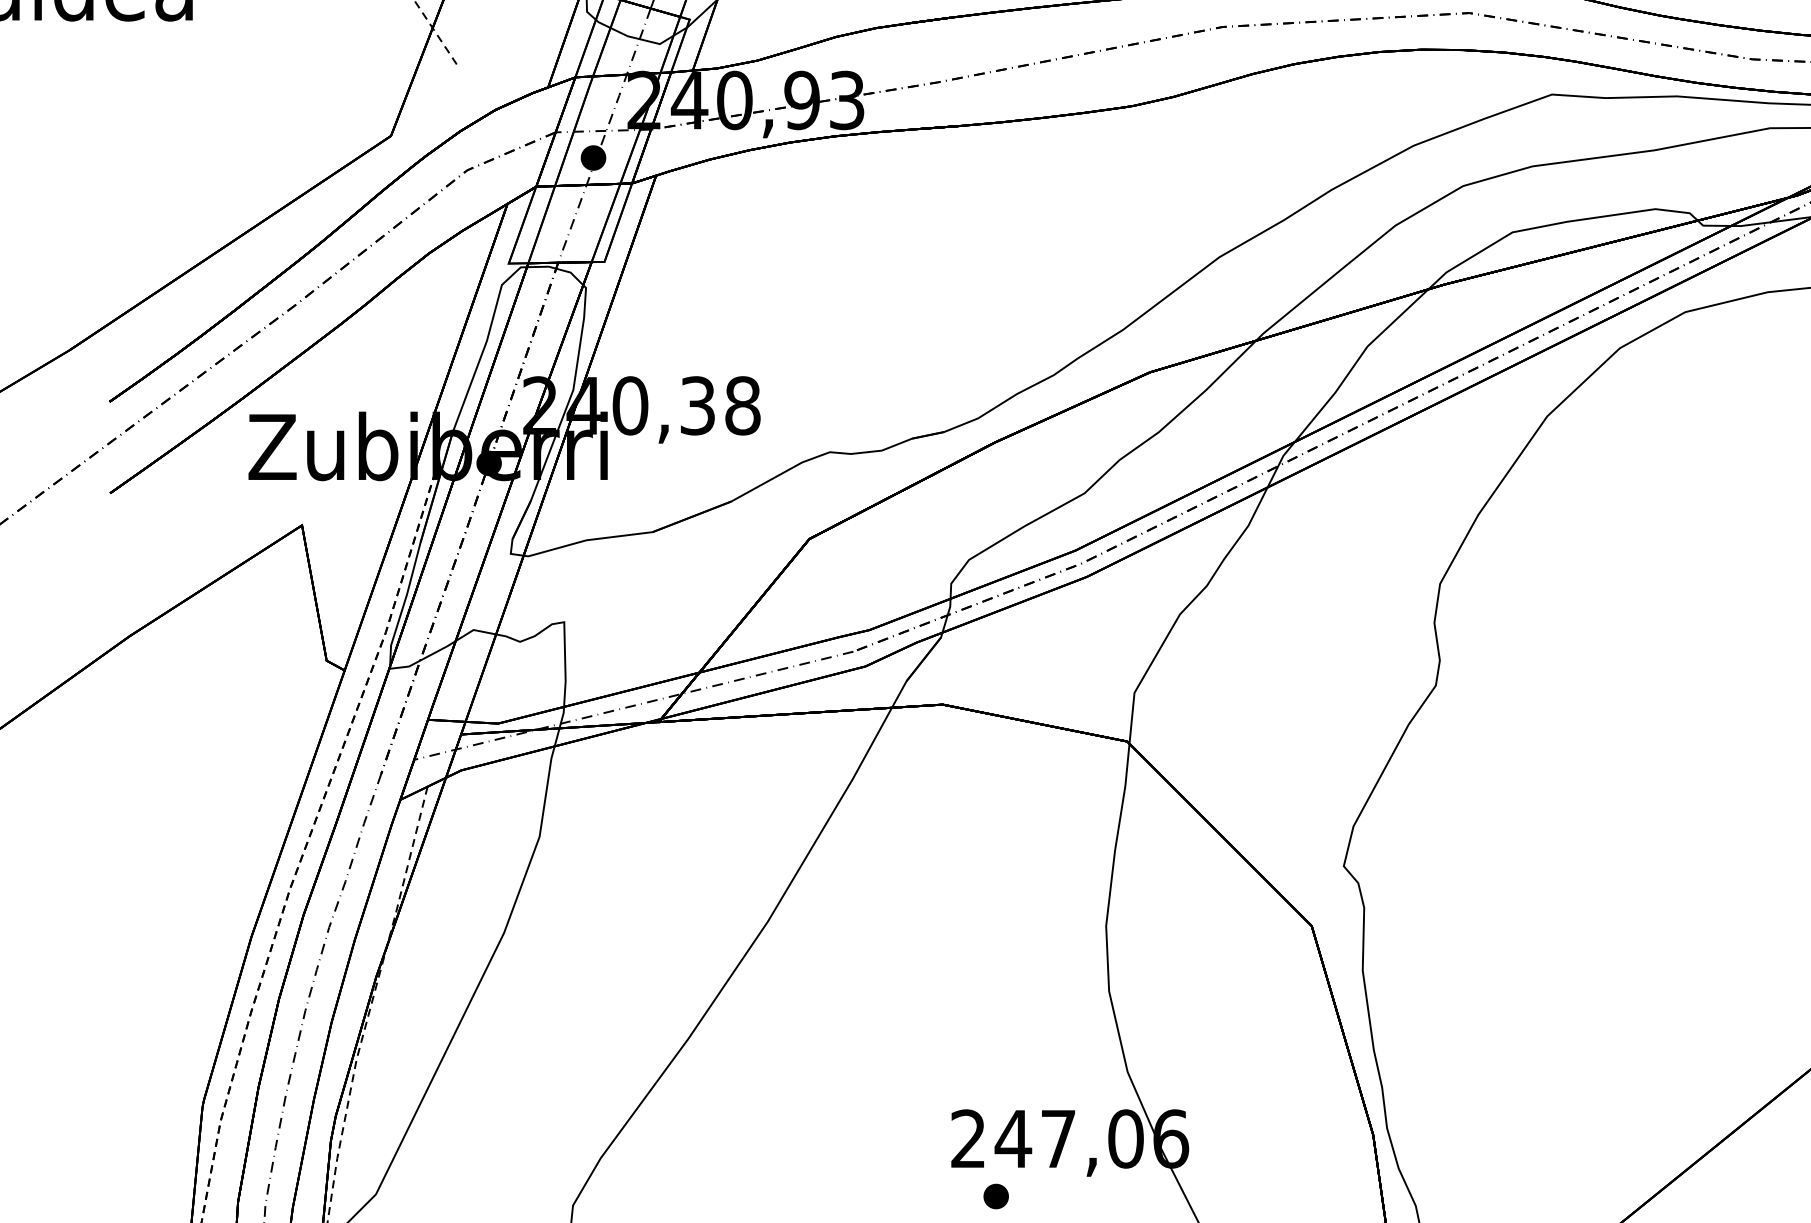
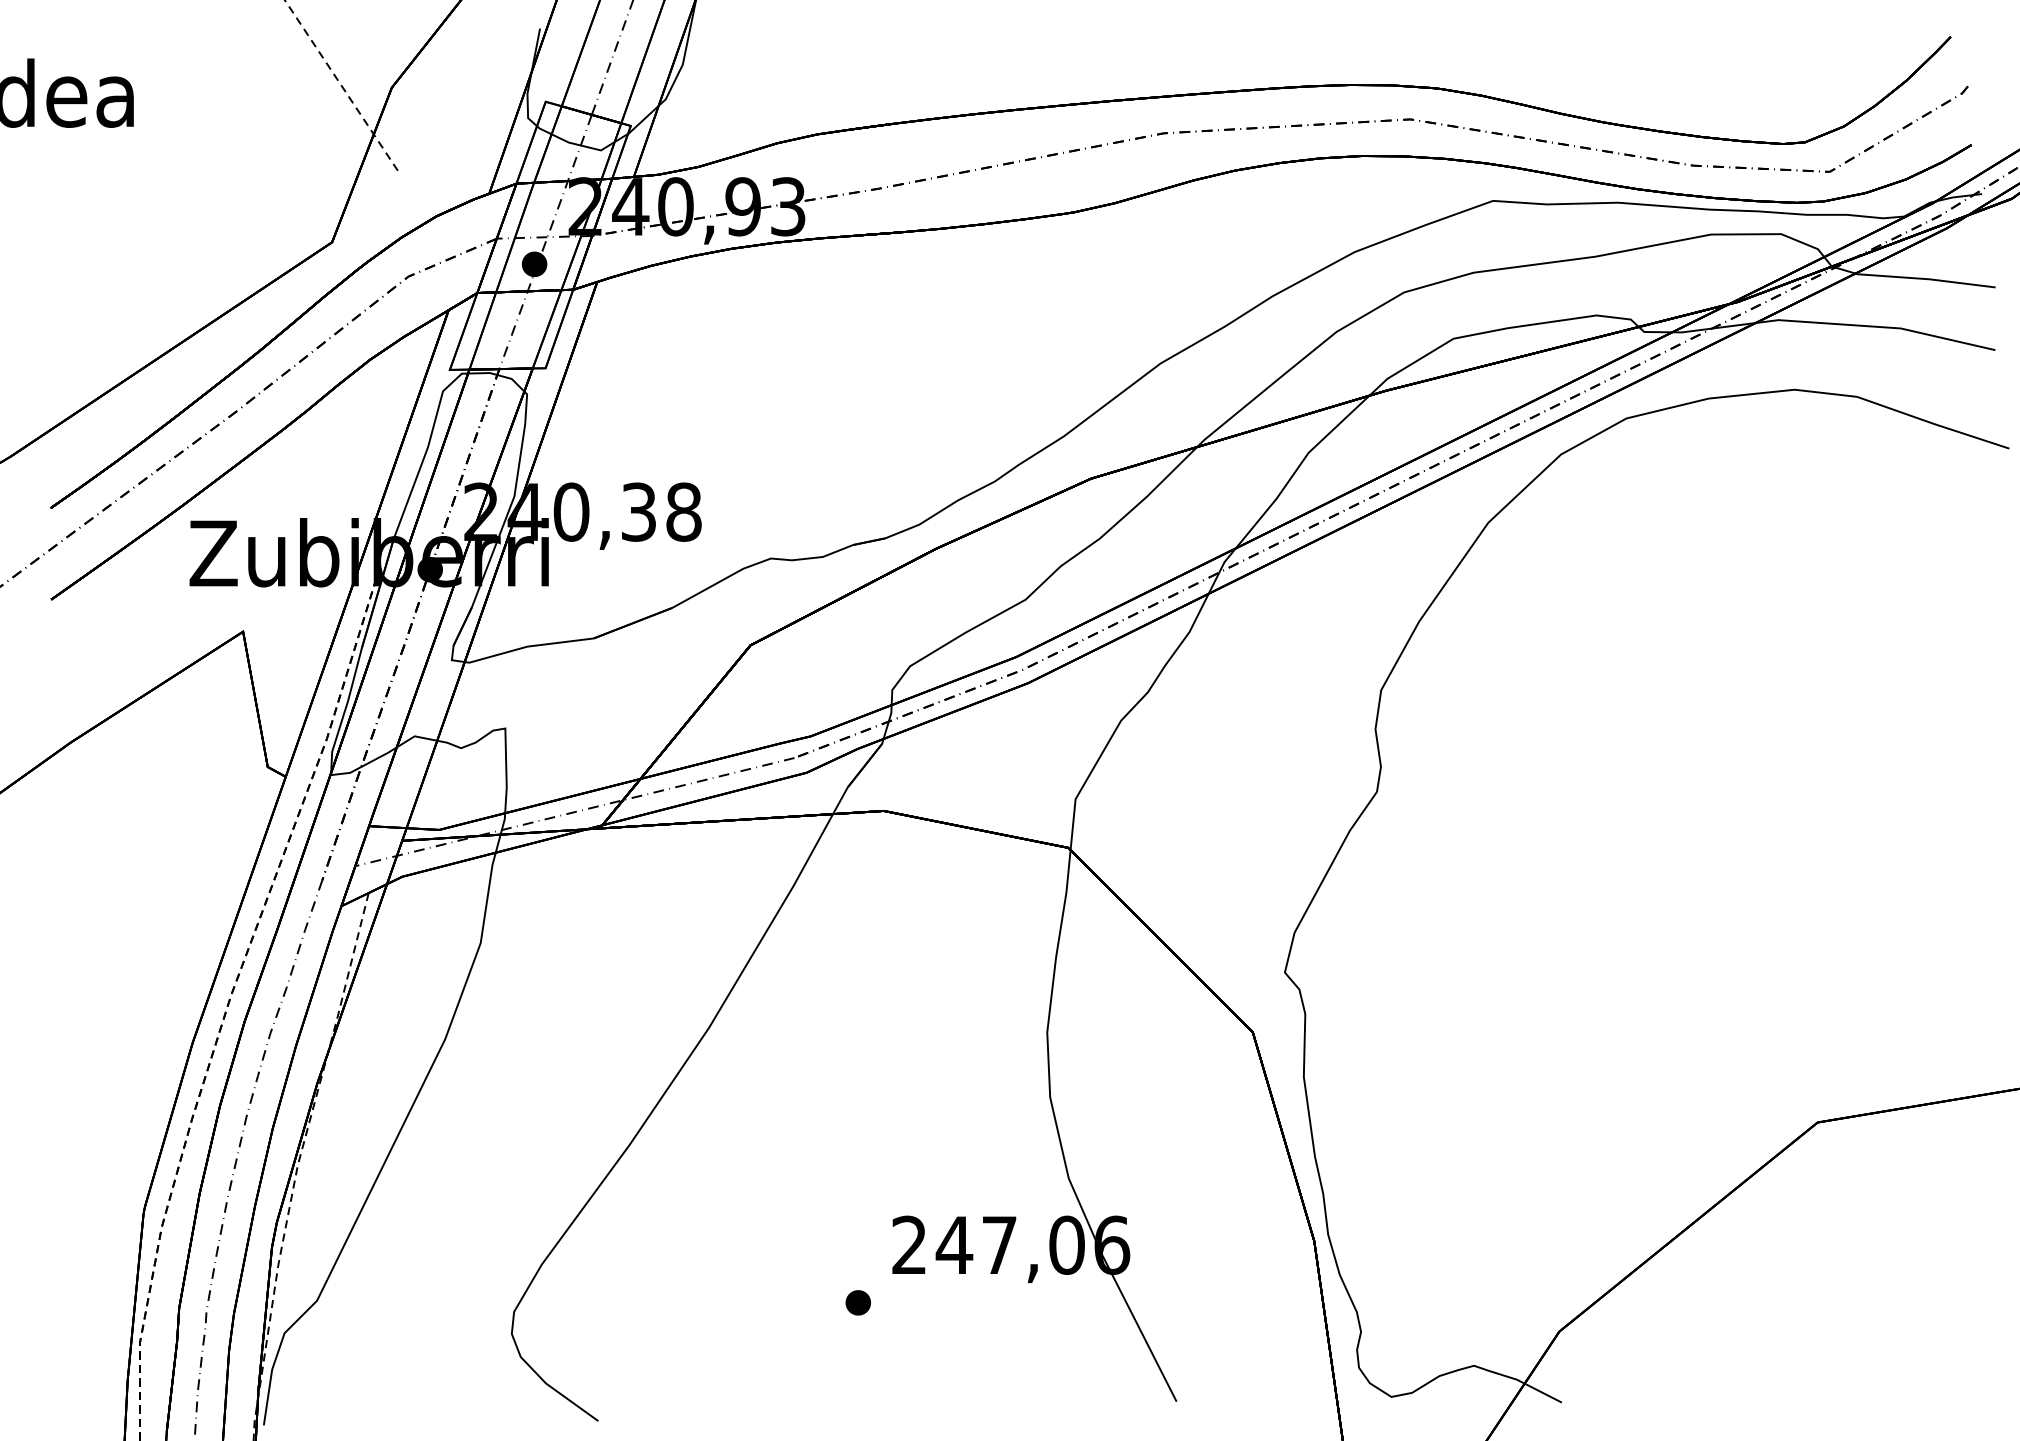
part: (995, 1196) -> (857, 1302), moved

